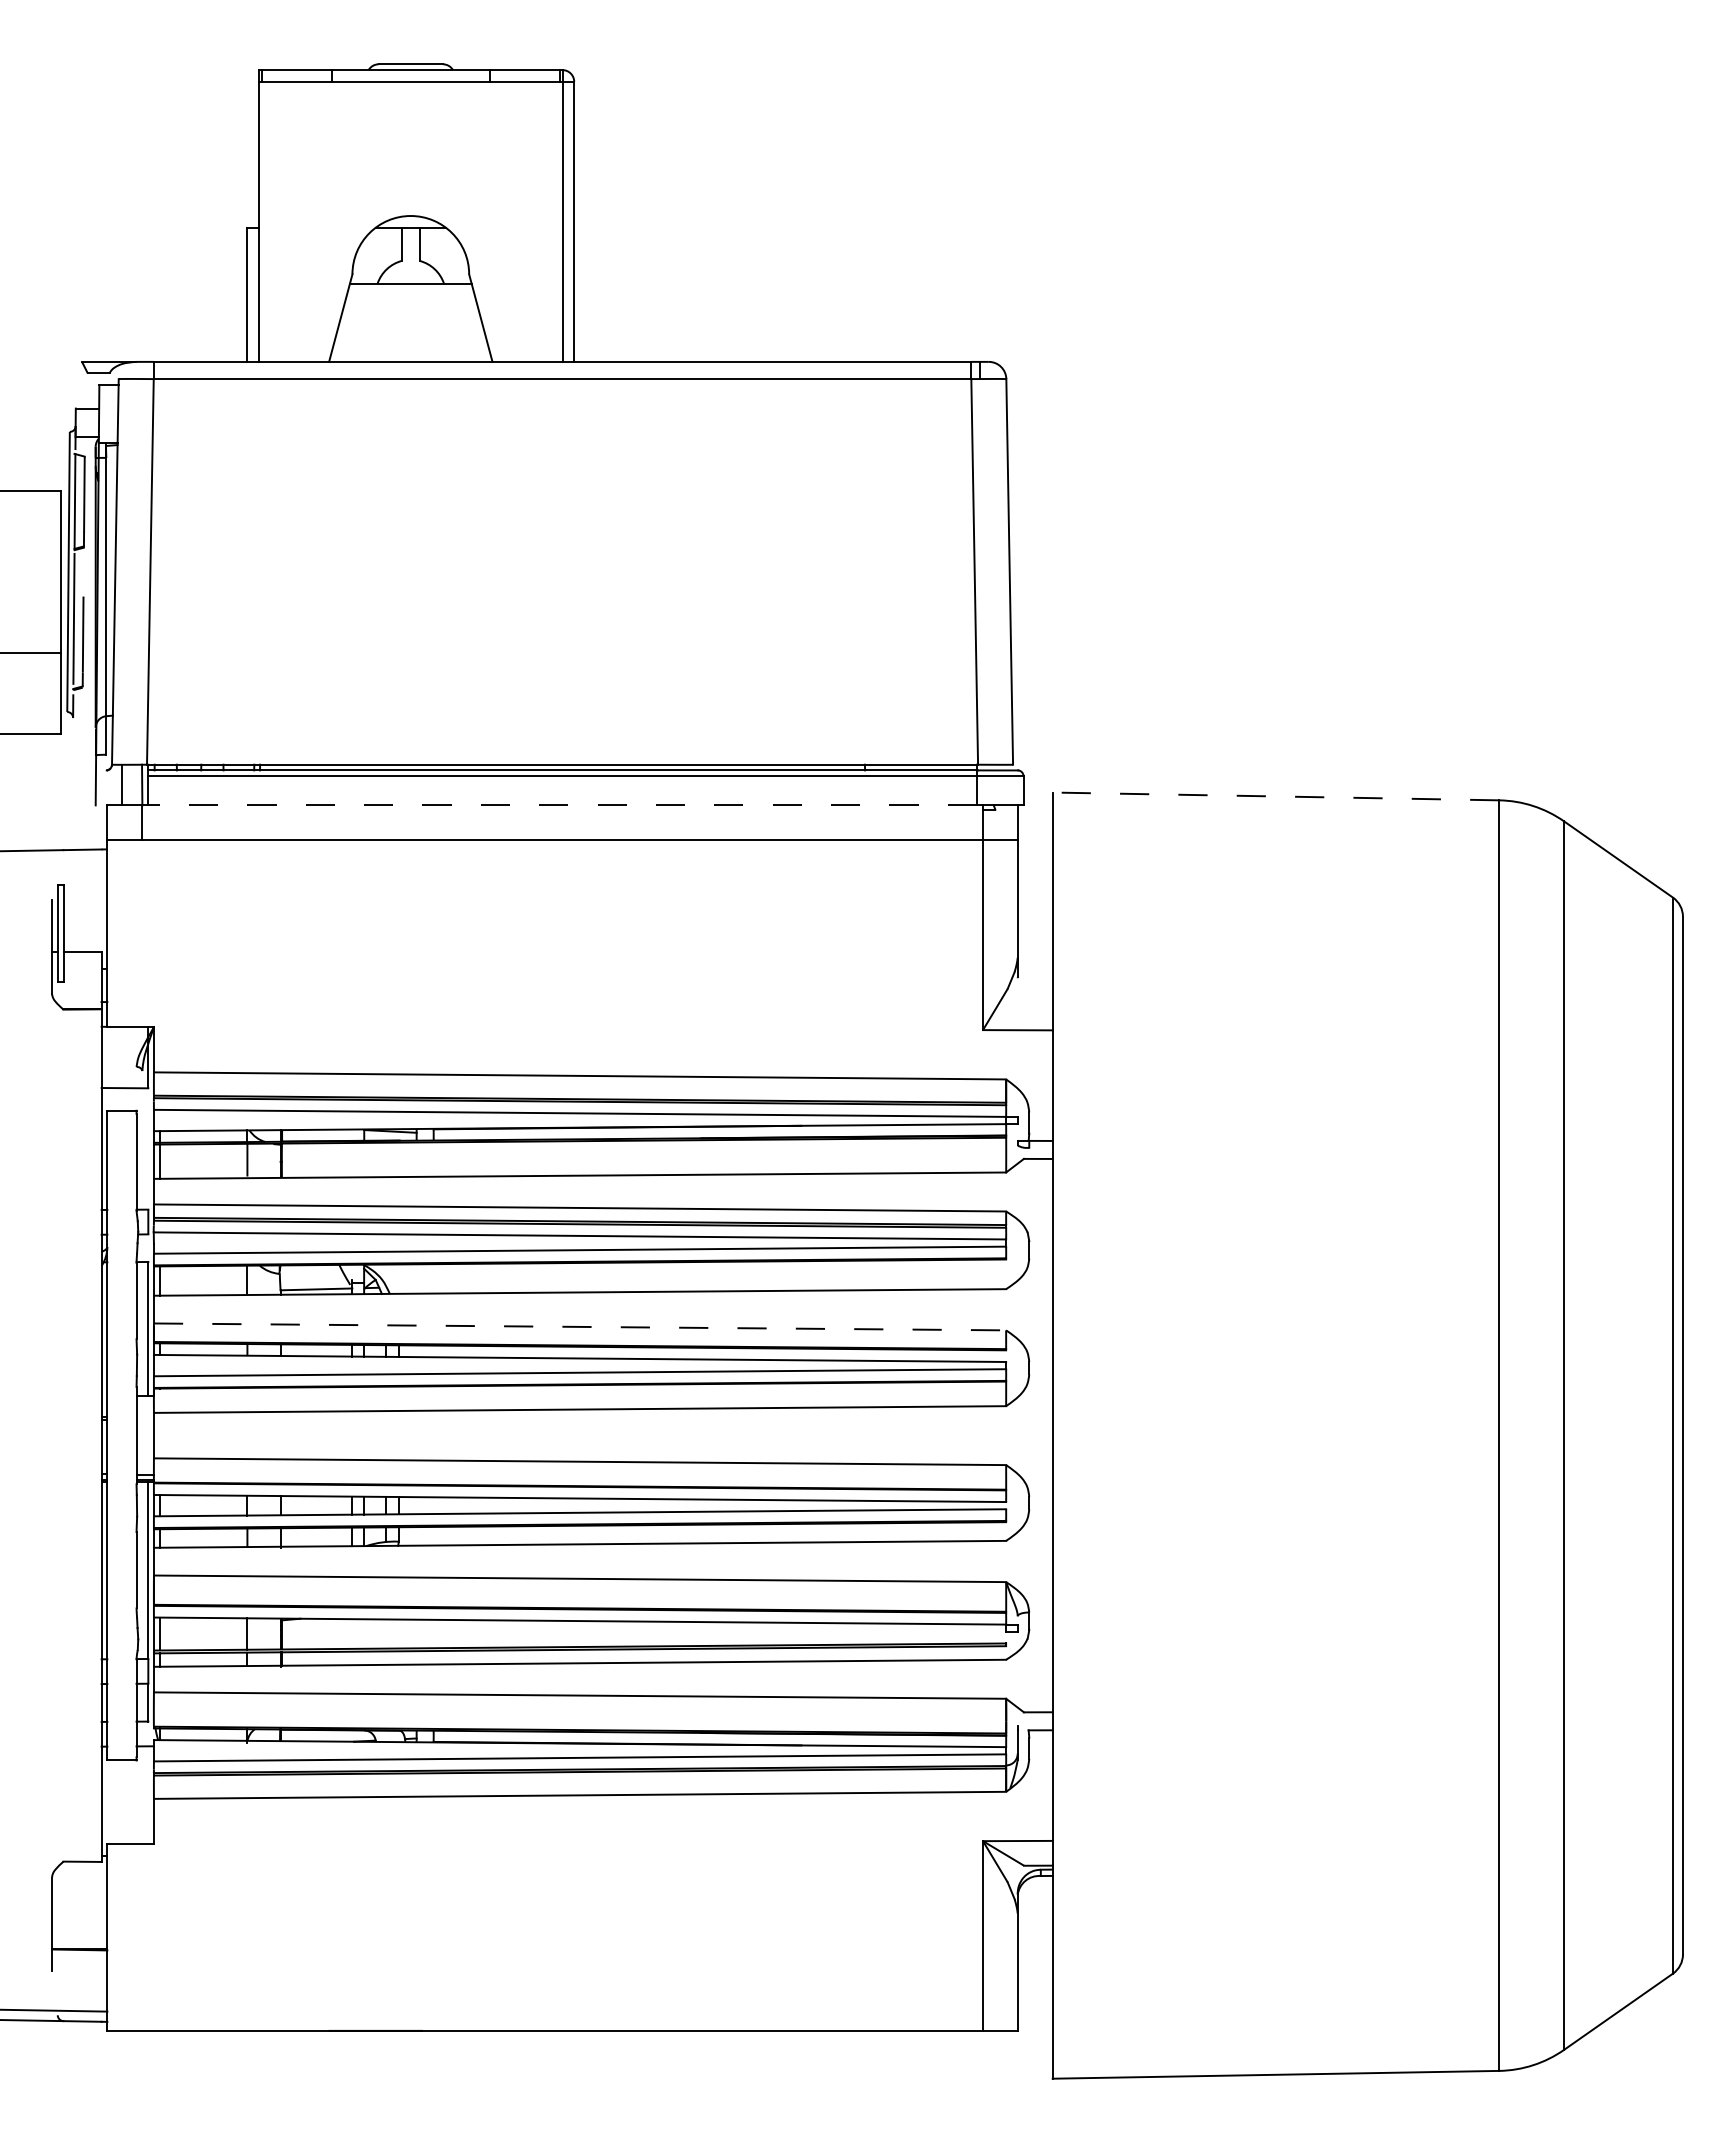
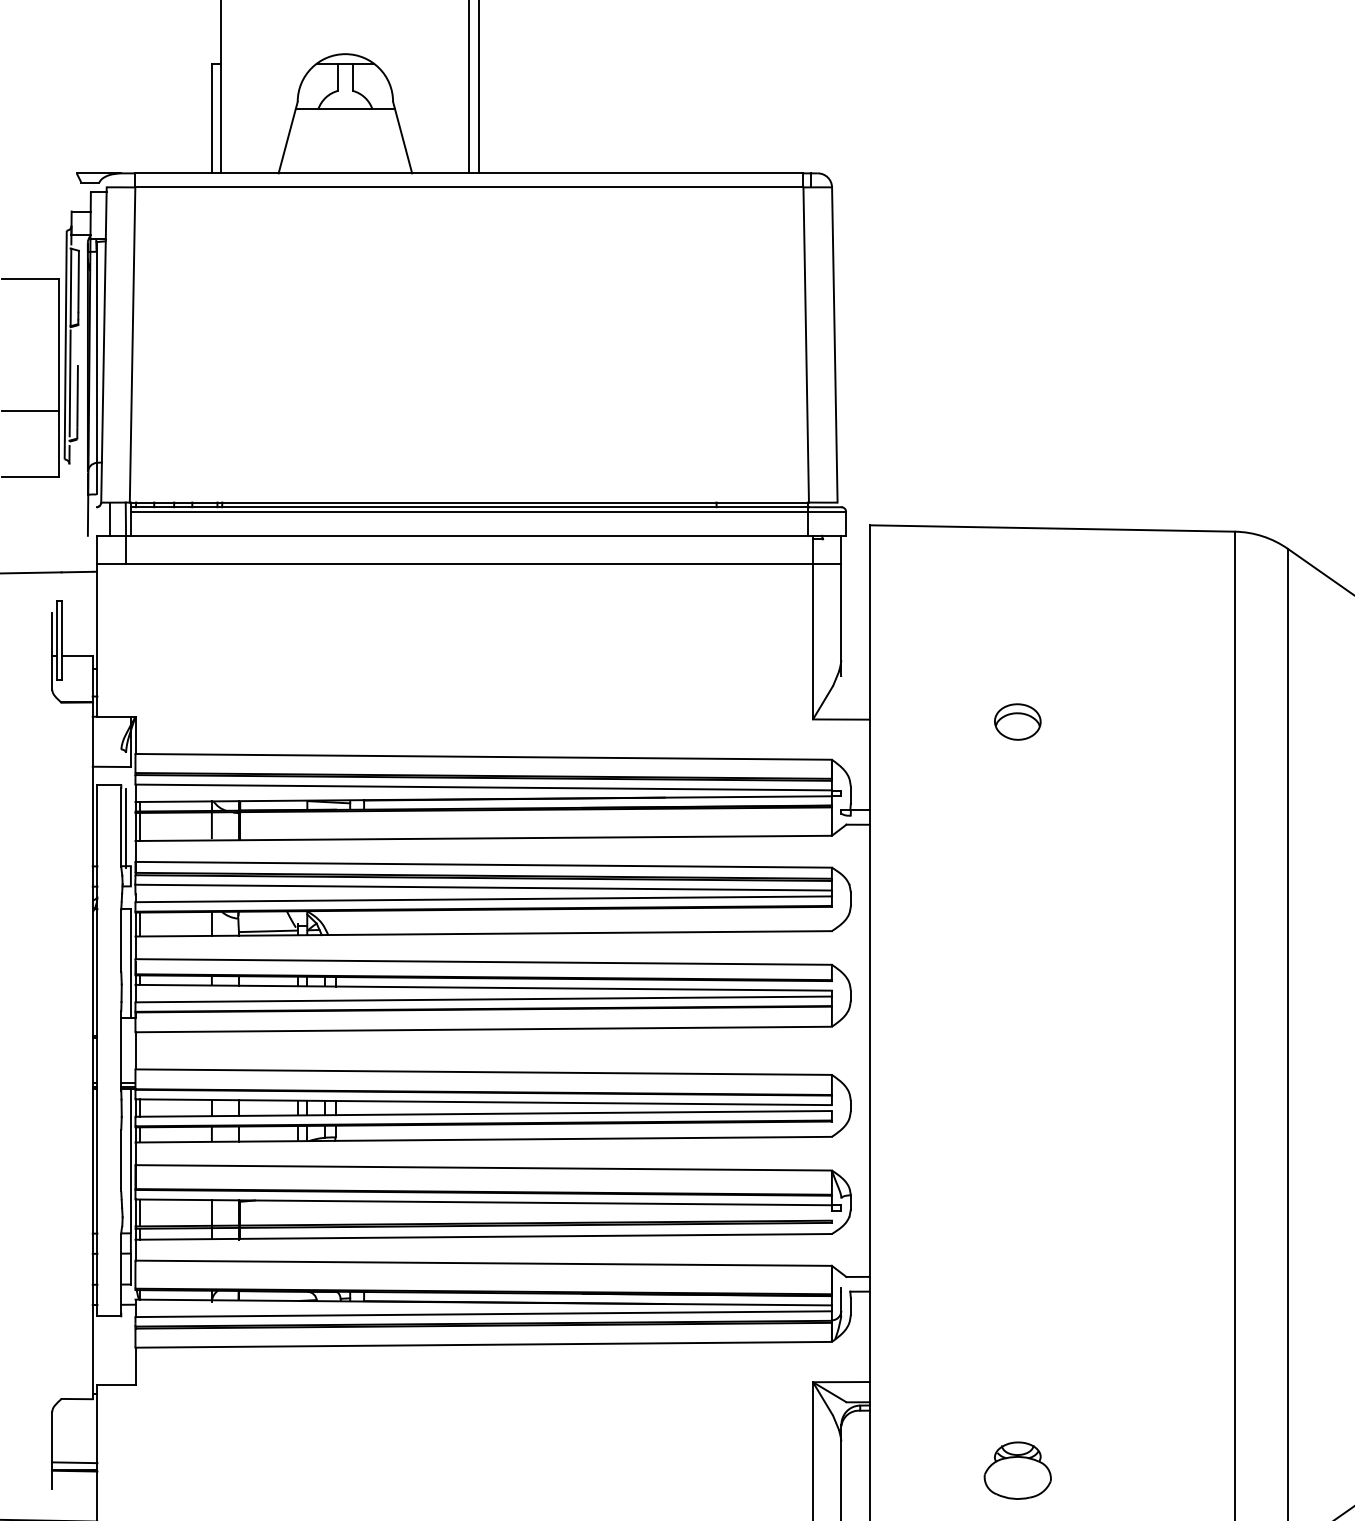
line: (1275, 796) -> (1052, 528), dashed -> solid
line: (562, 805) -> (469, 535), dashed -> solid
part: (1233, 1032) -> (1017, 721), added
line: (142, 1163) -> (126, 828), added
line: (580, 1326) -> (484, 961), dashed -> solid
line: (79, 1939) -> (74, 1462), added
part: (1233, 1948) -> (1017, 1469), added

